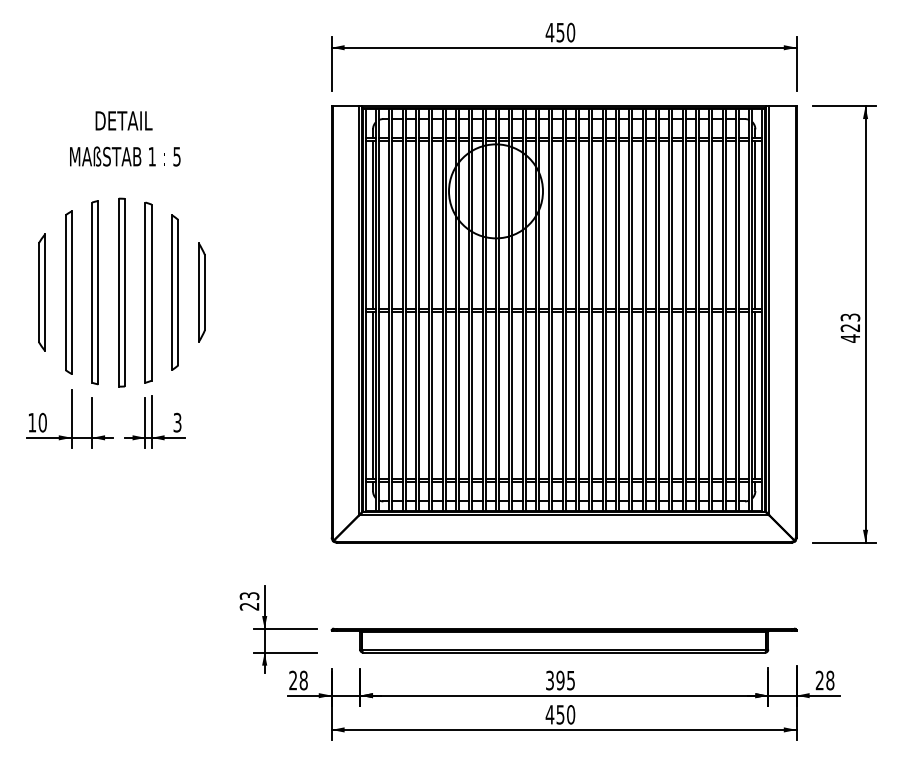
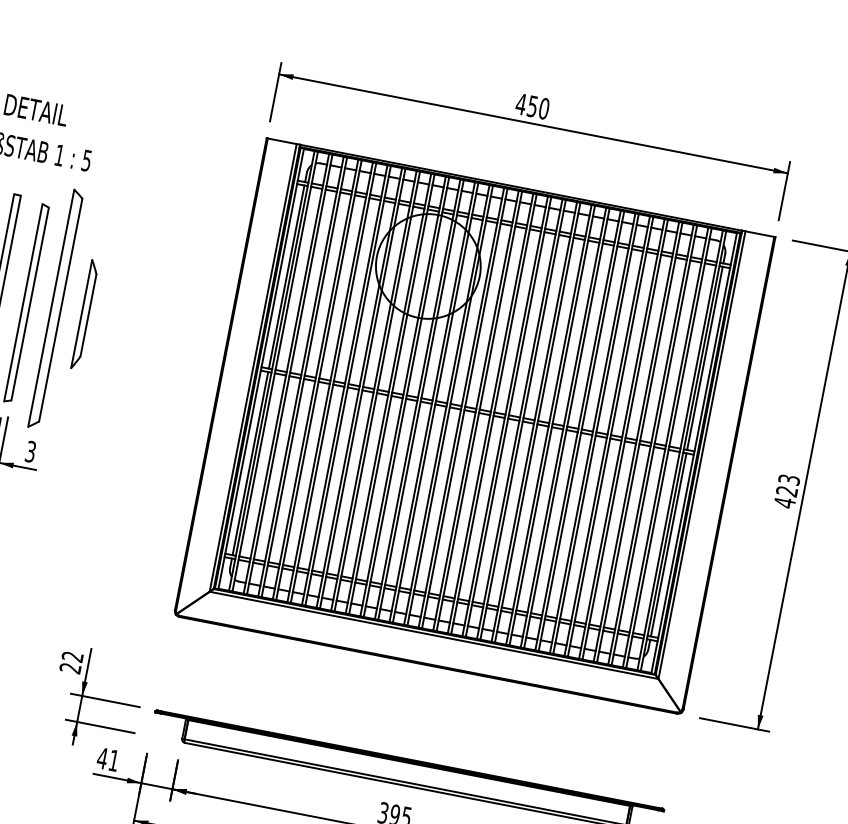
part: (174, 292) -> (55, 308), size x1.4
text: (249, 596) -> (72, 657), 23 -> 22
text: (297, 680) -> (107, 759), 28 -> 41

